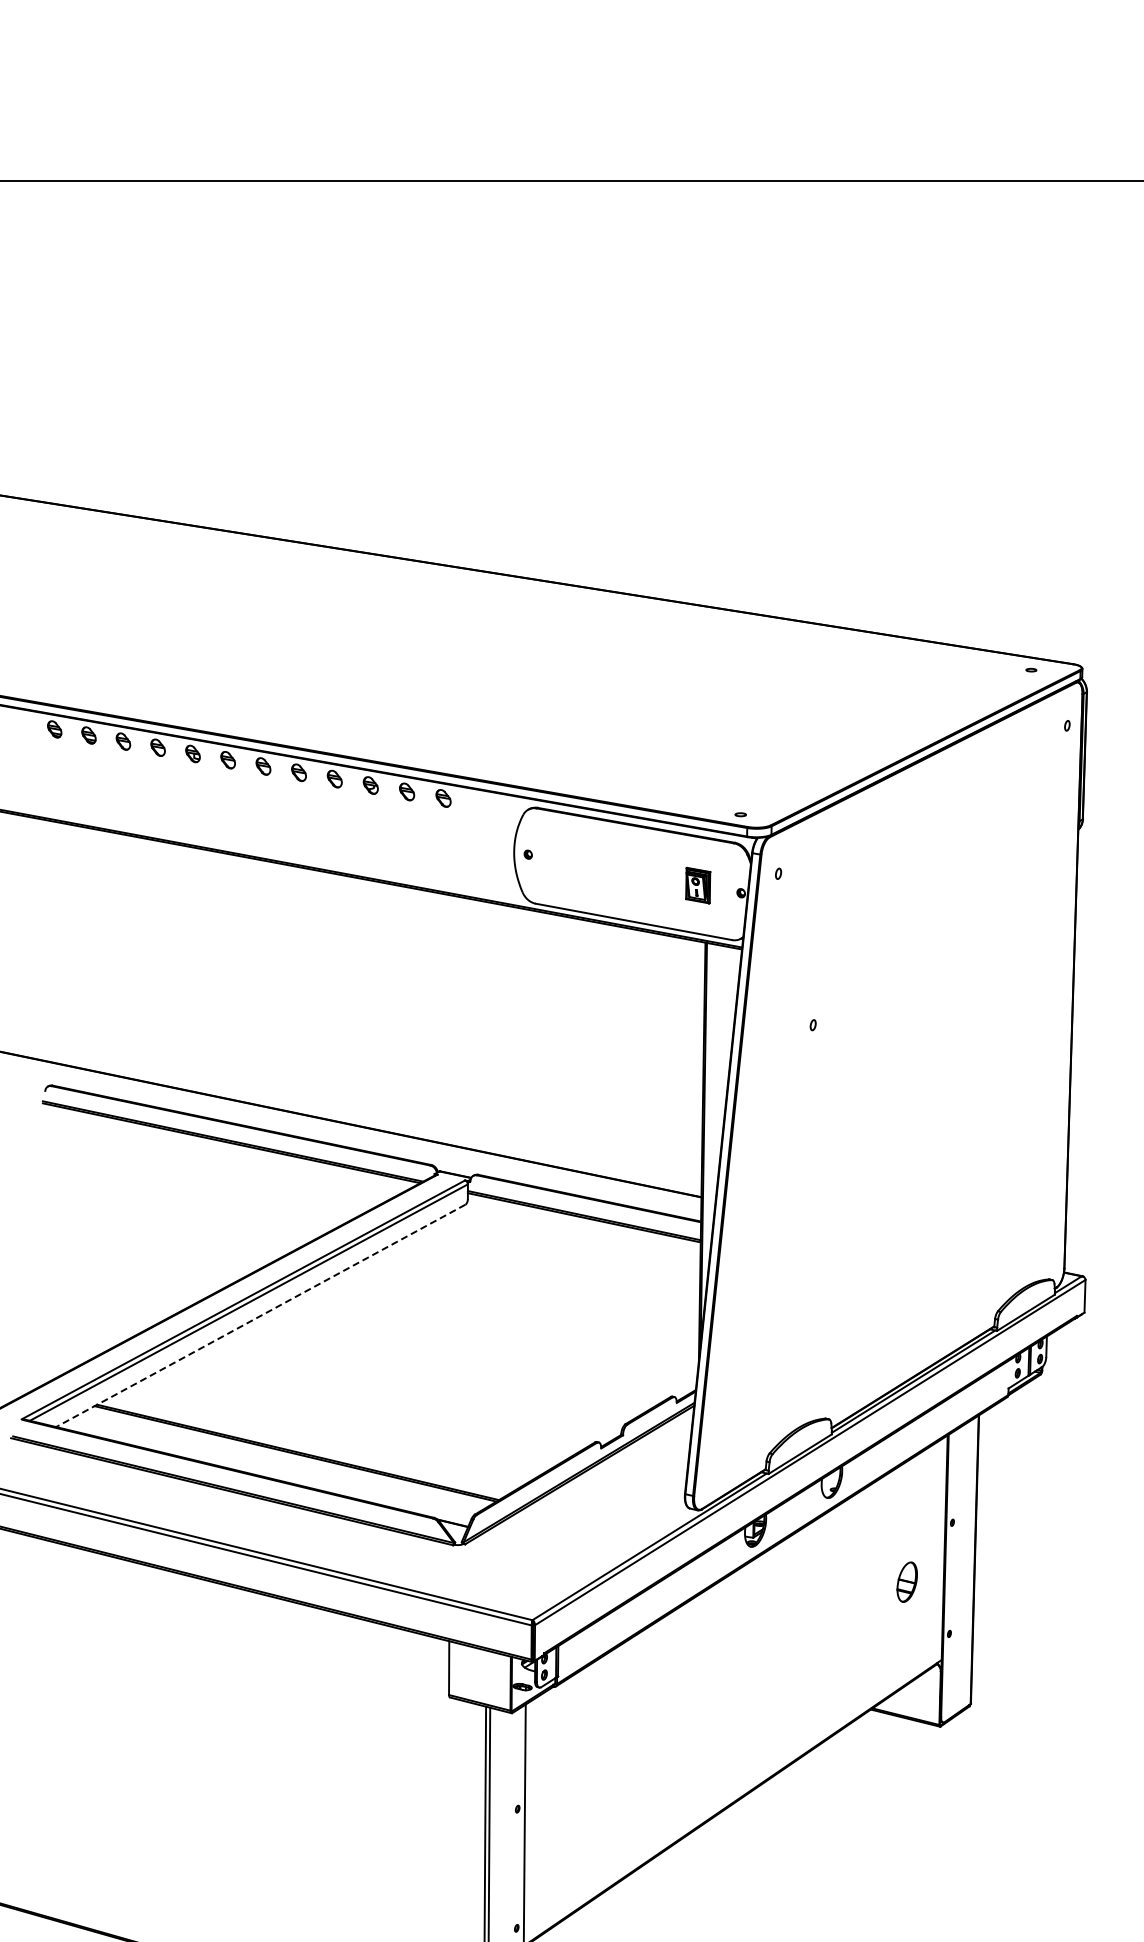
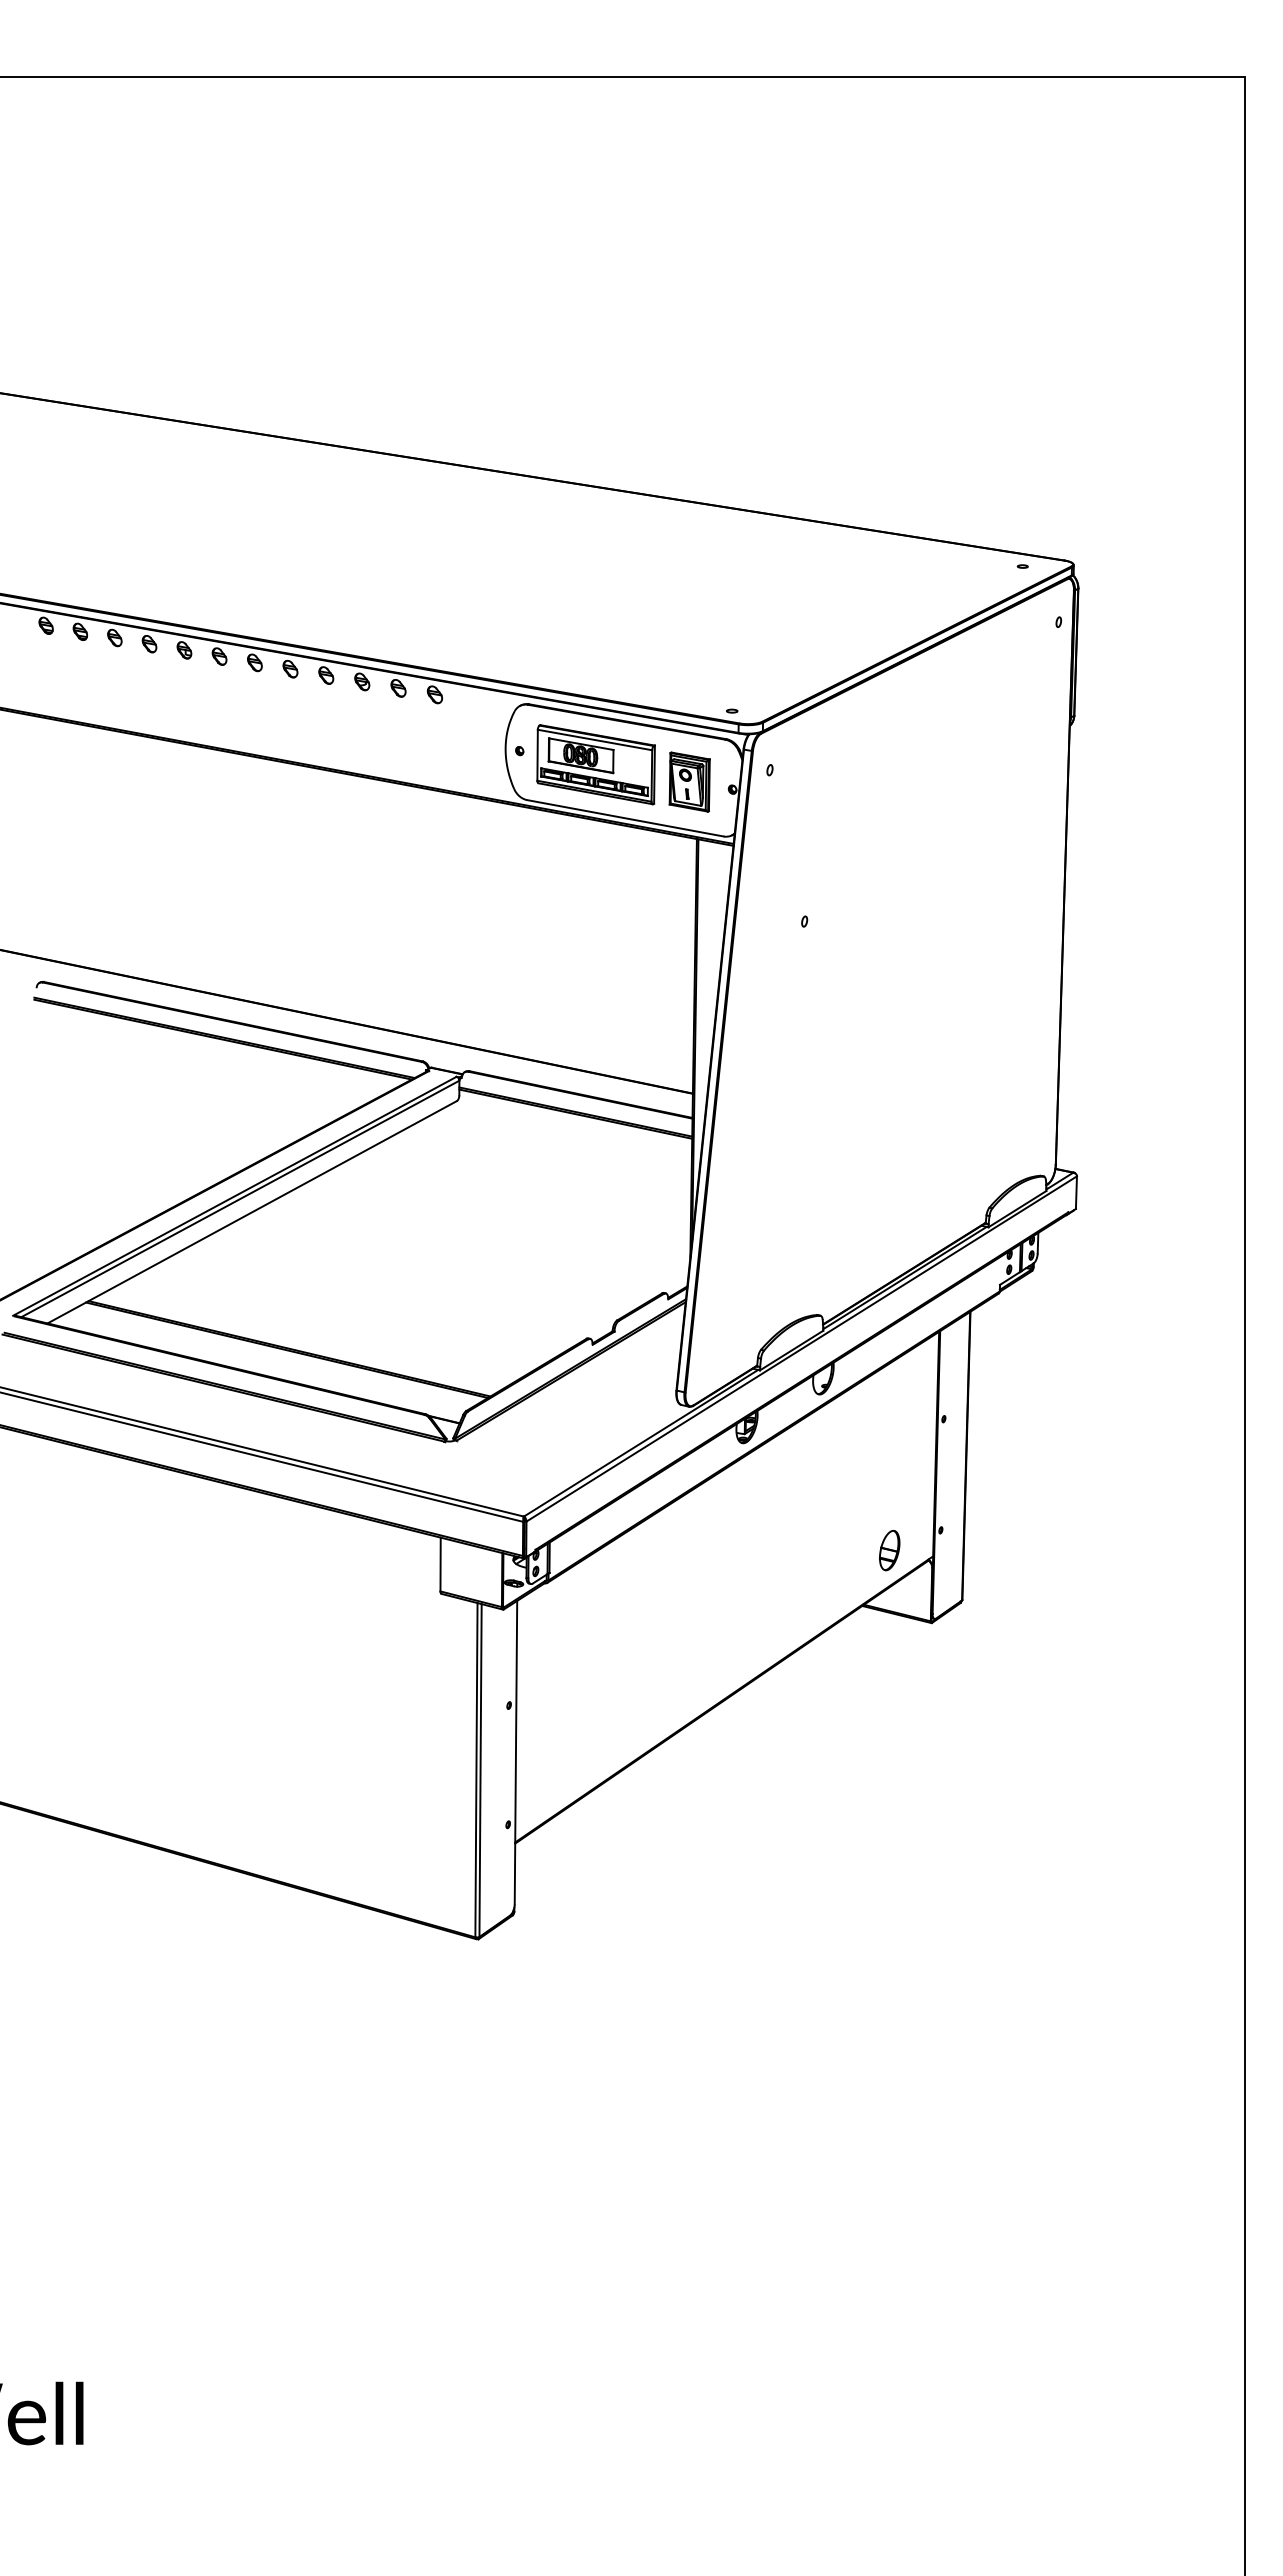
part: (604, 868) -> (595, 764), added
part: (698, 885) -> (689, 781), size x1.67
line: (261, 1316) -> (252, 1212), dashed -> solid
part: (907, 1582) -> (889, 1550), moved

